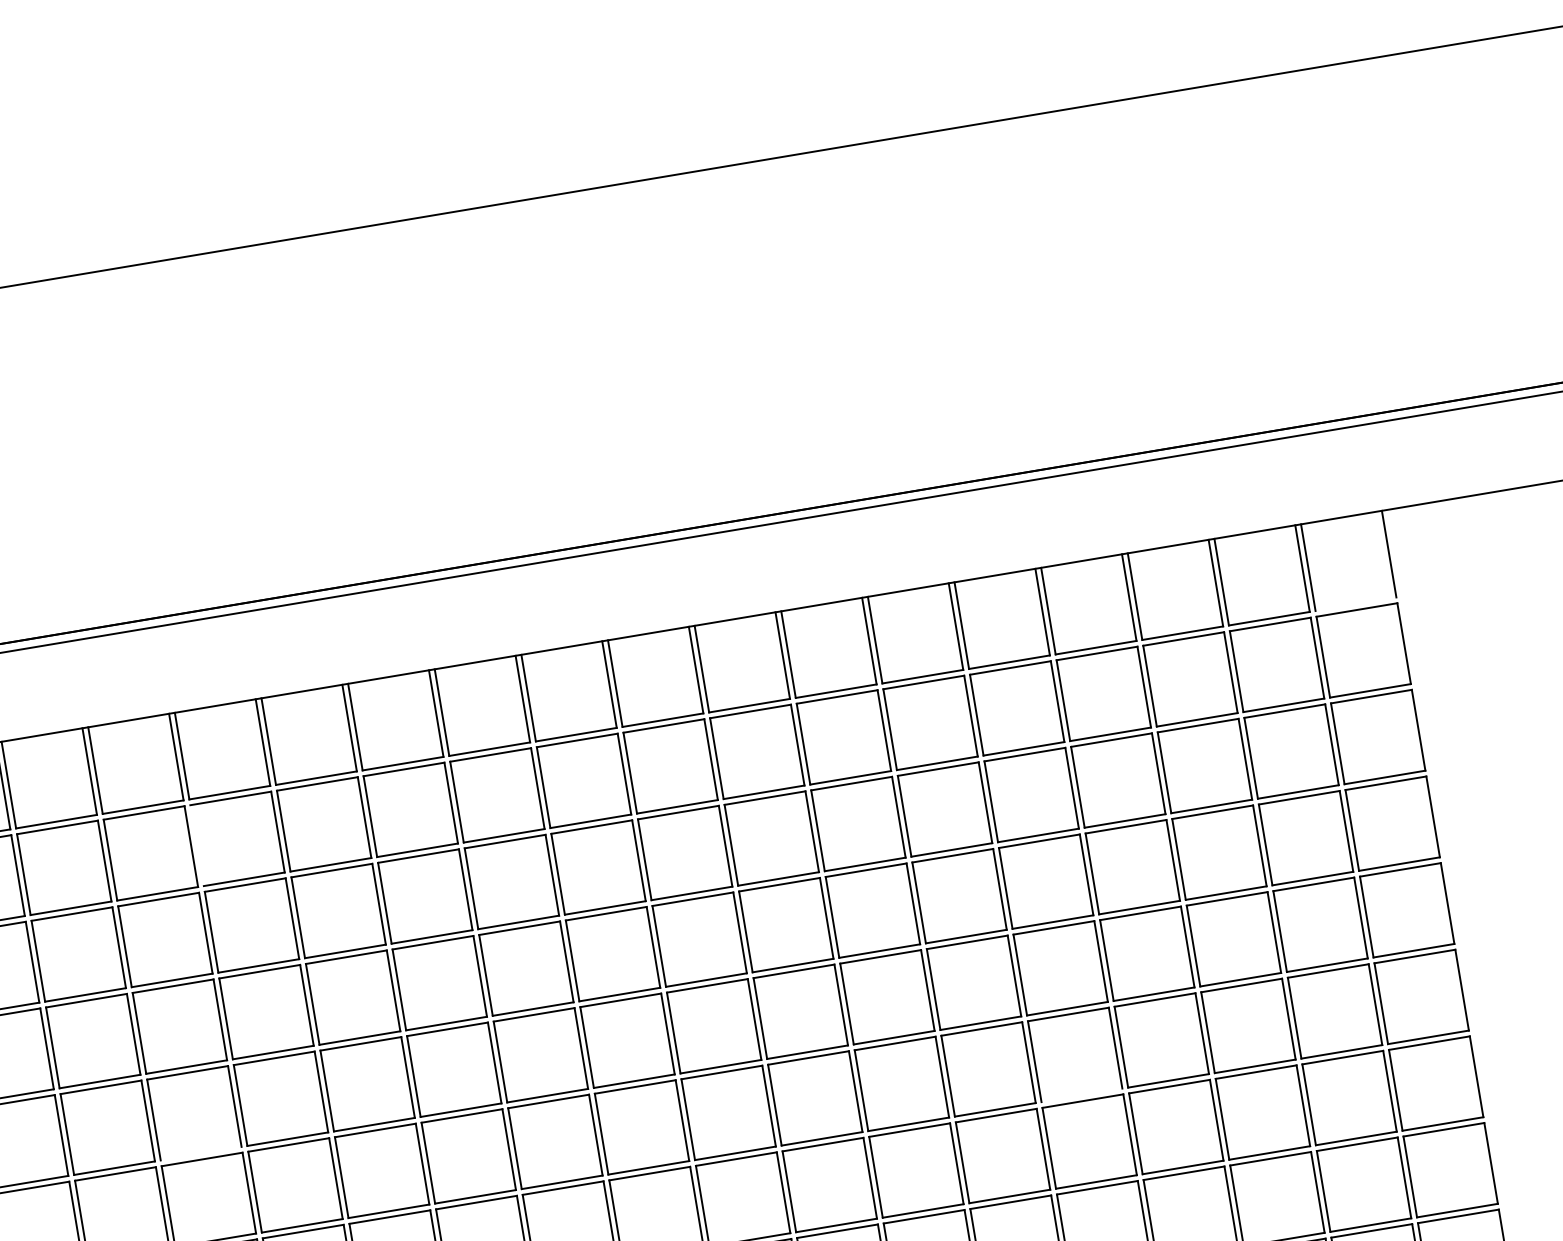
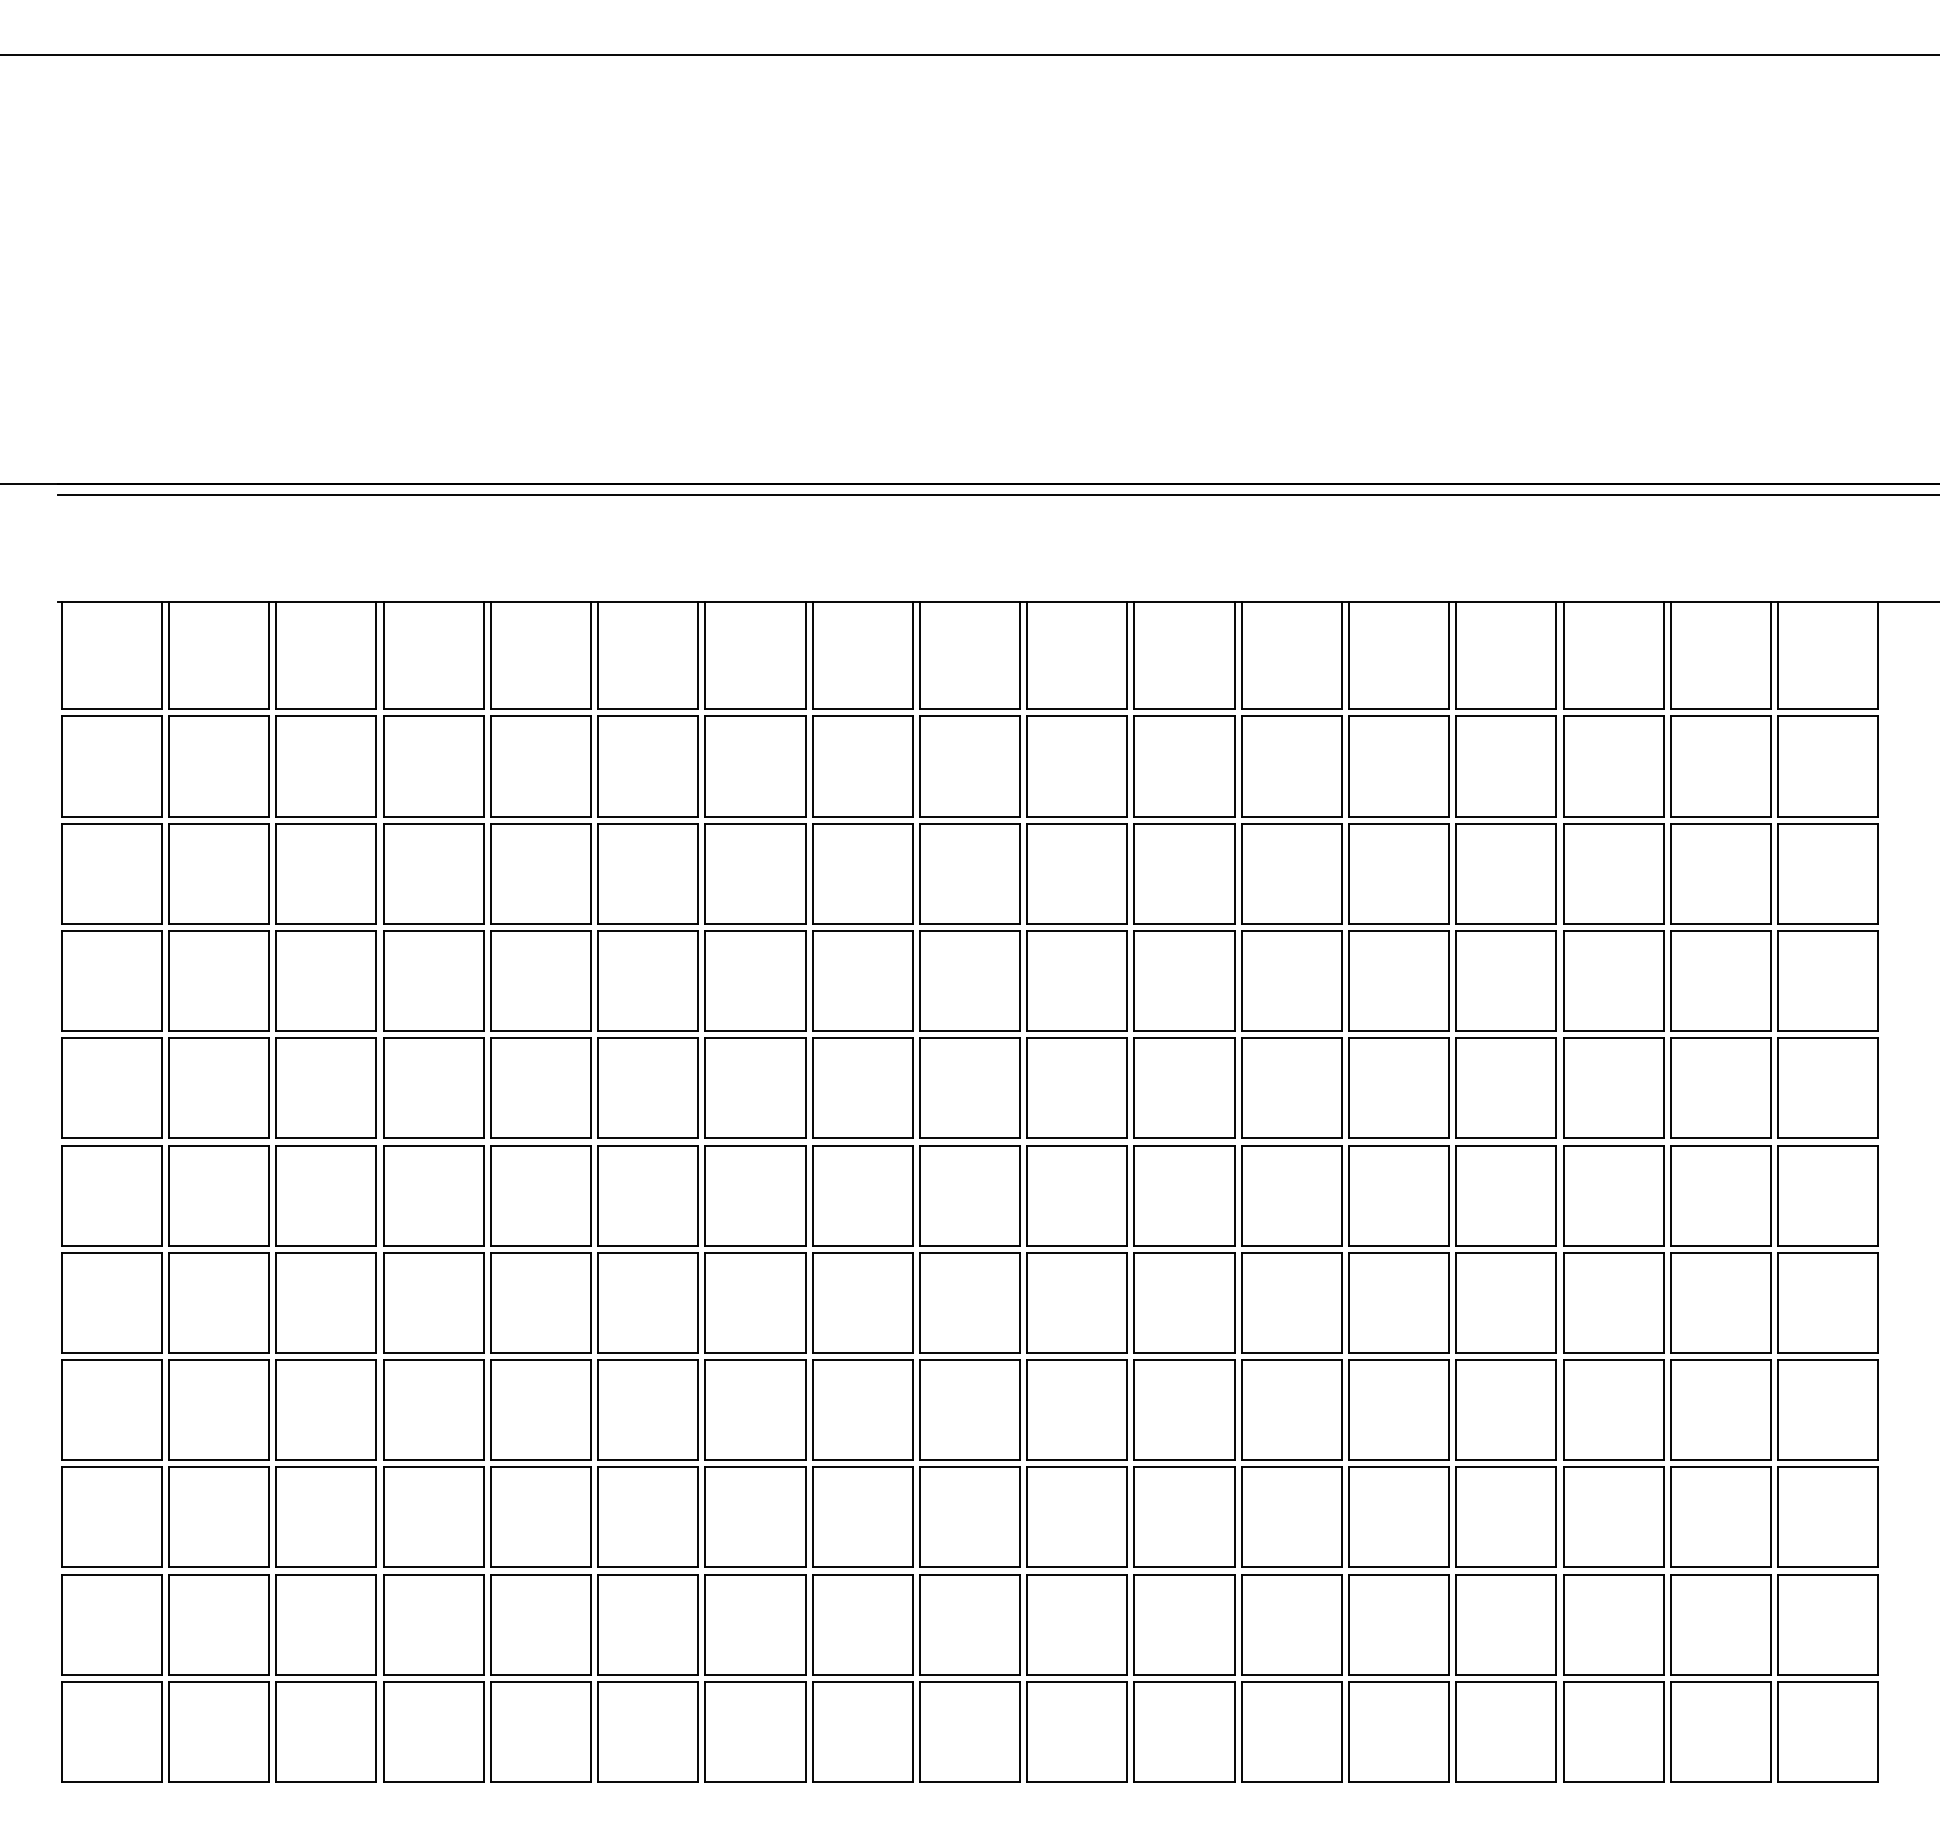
line: (1356, 604) -> (1828, 709), added
line: (197, 845) -> (383, 766), added
line: (1082, 1095) -> (1399, 1245), added
line: (201, 1153) -> (326, 1138), added

